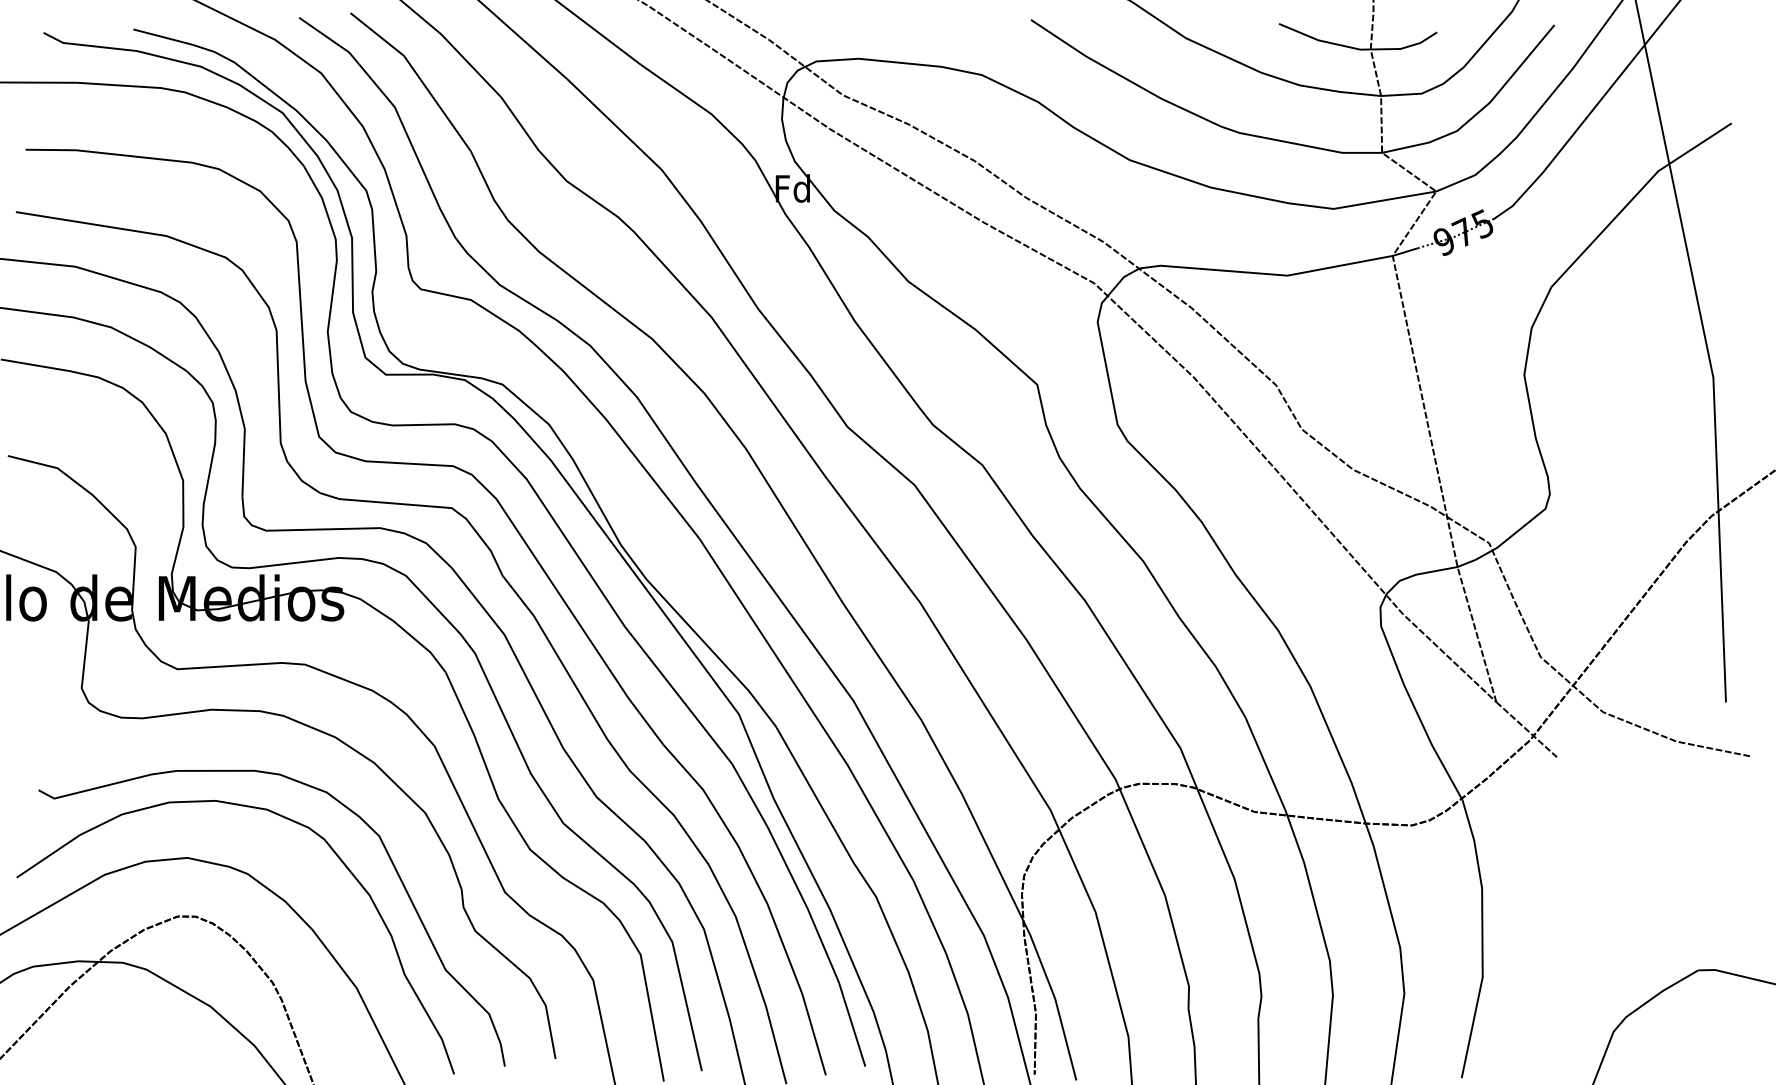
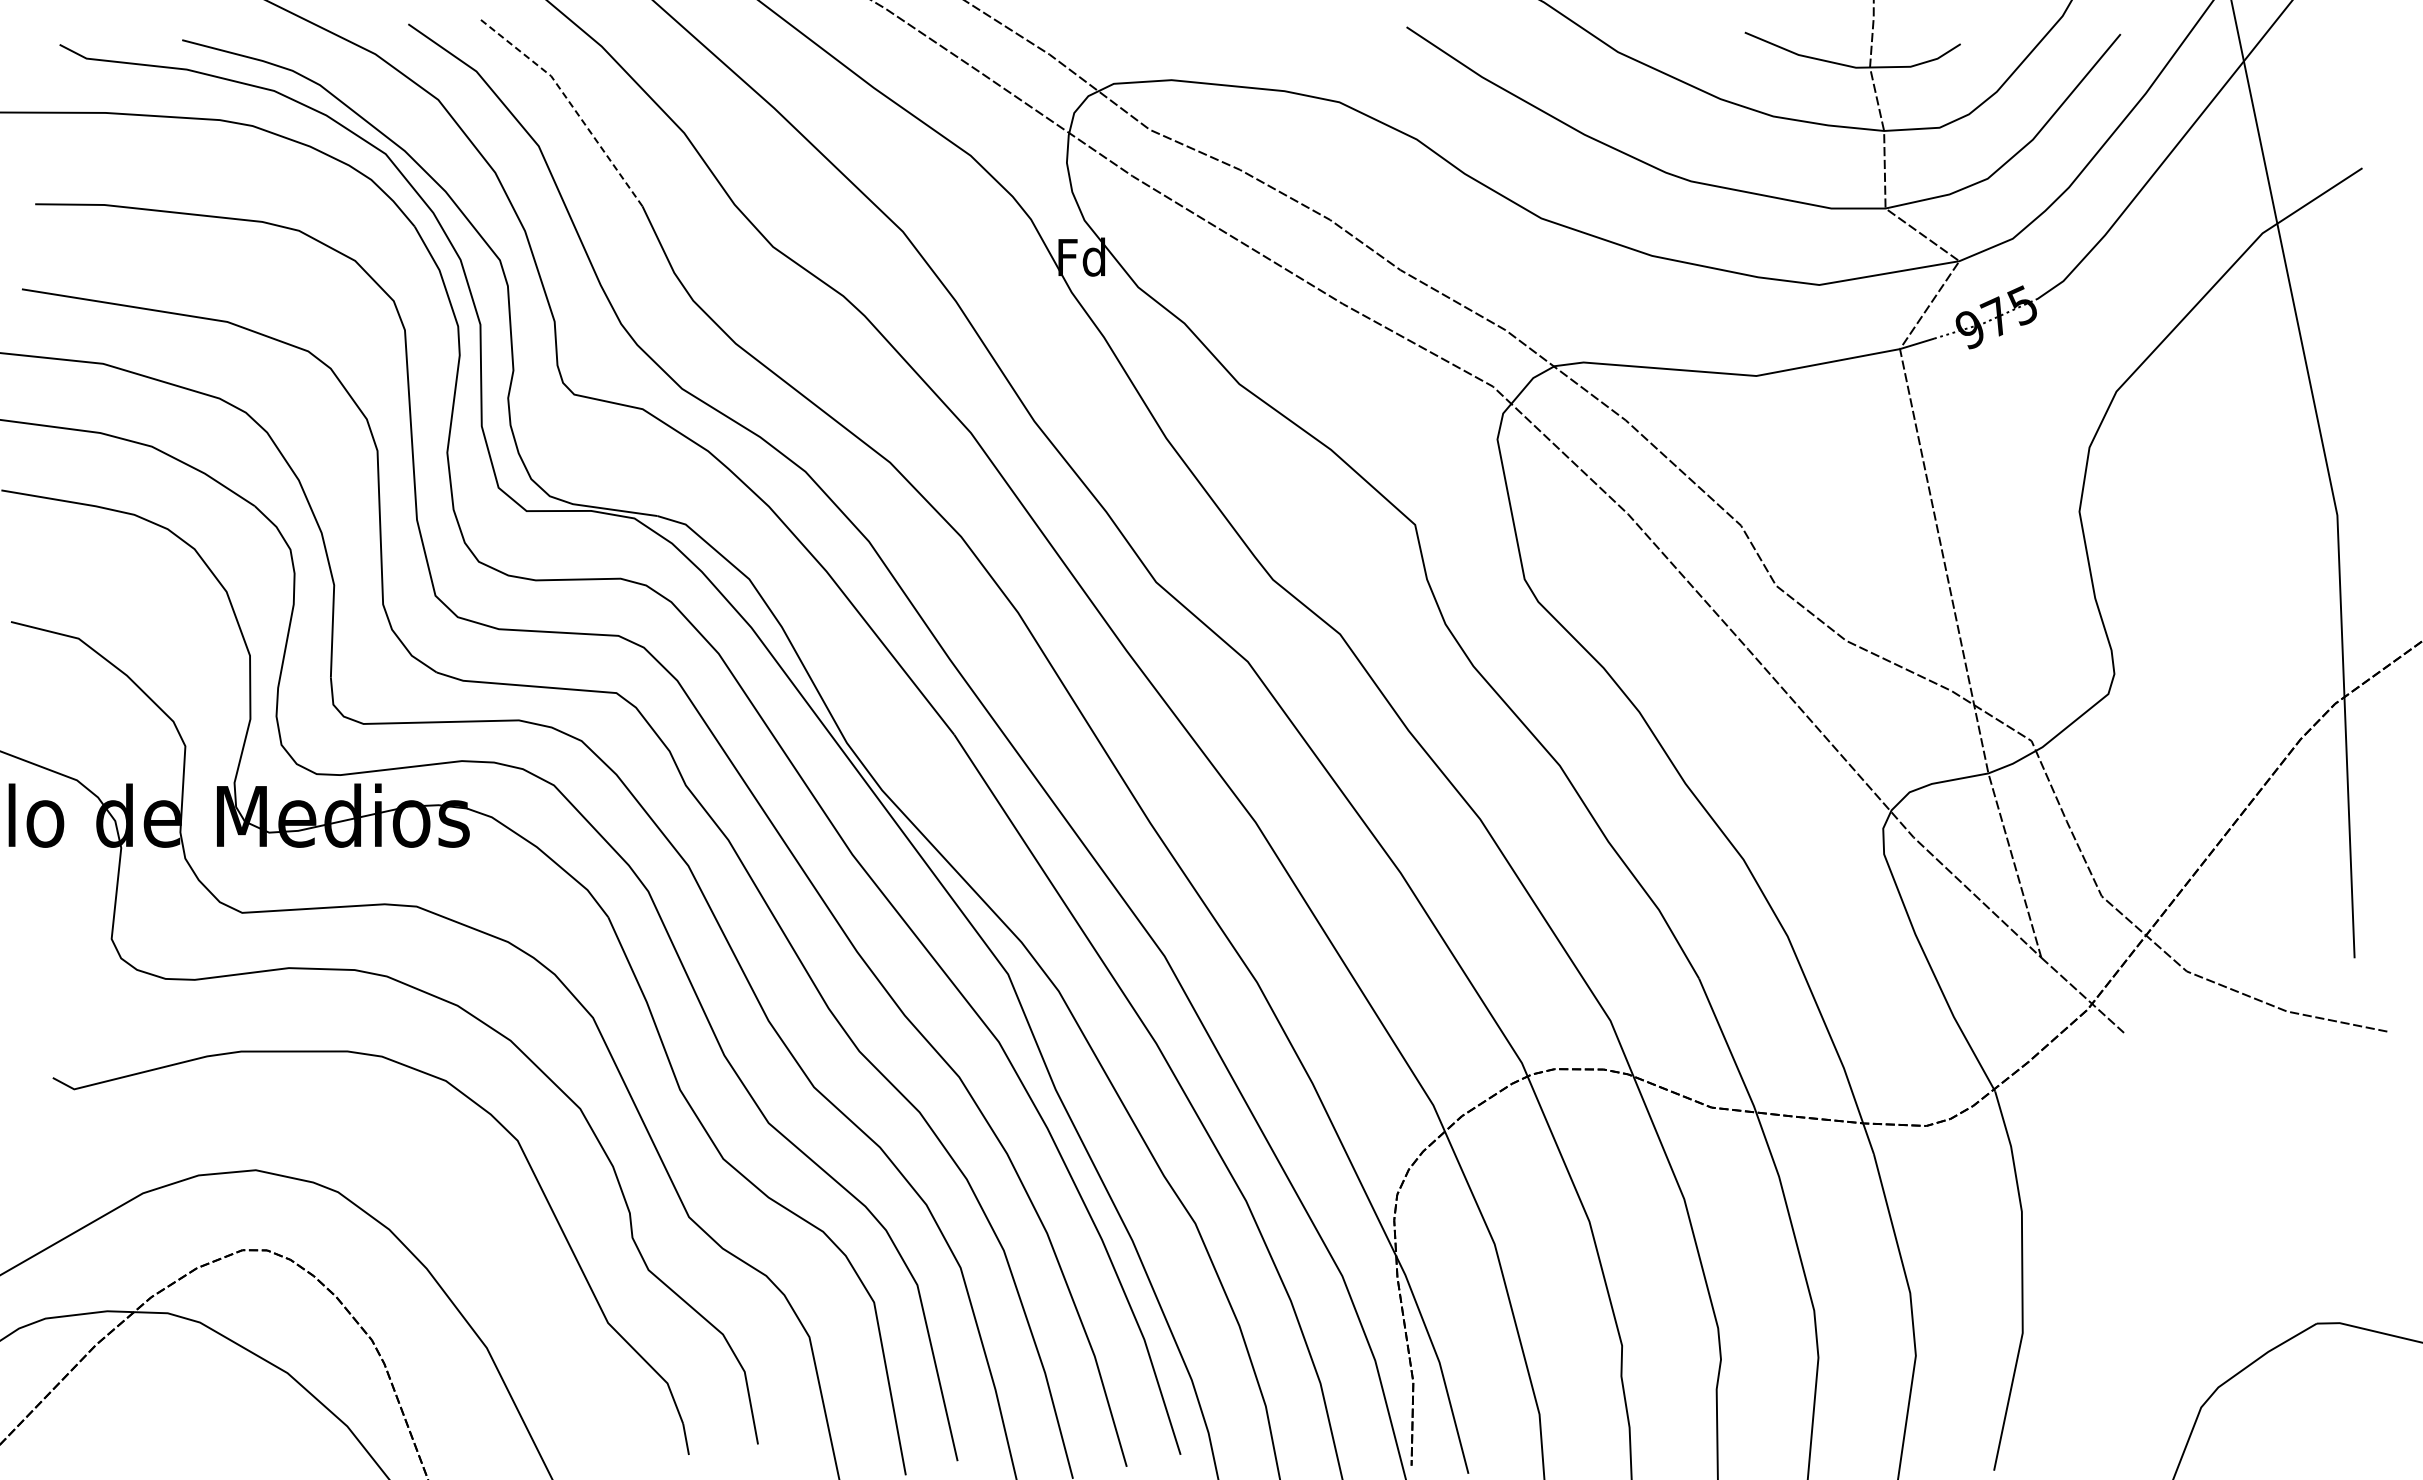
line: (417, 75) -> (569, 102), solid -> dashed
curve: (286, 819) -> (391, 1117), removed

